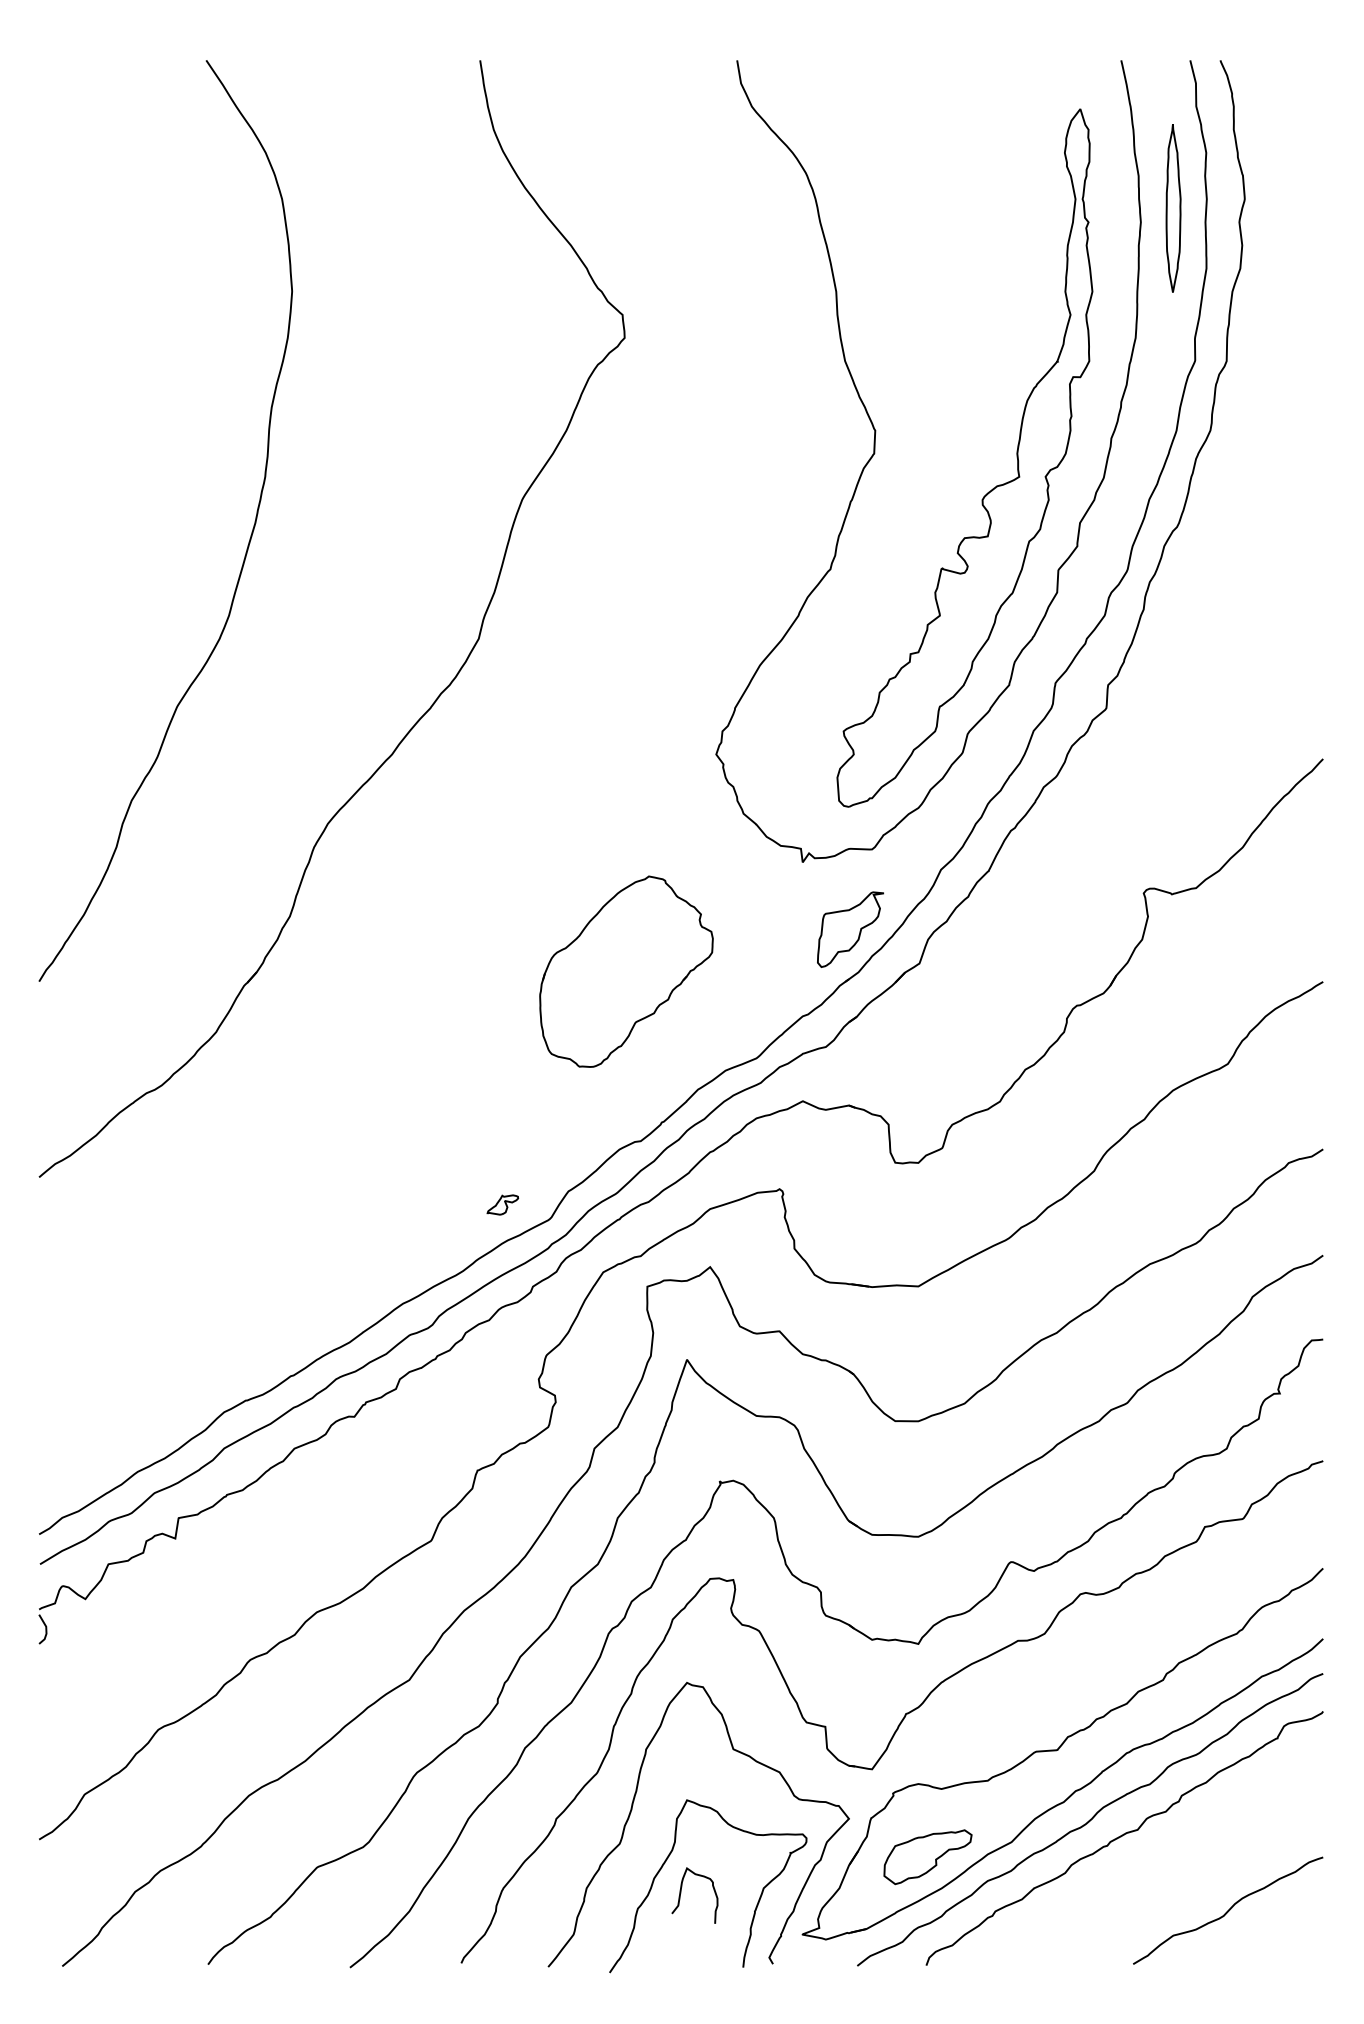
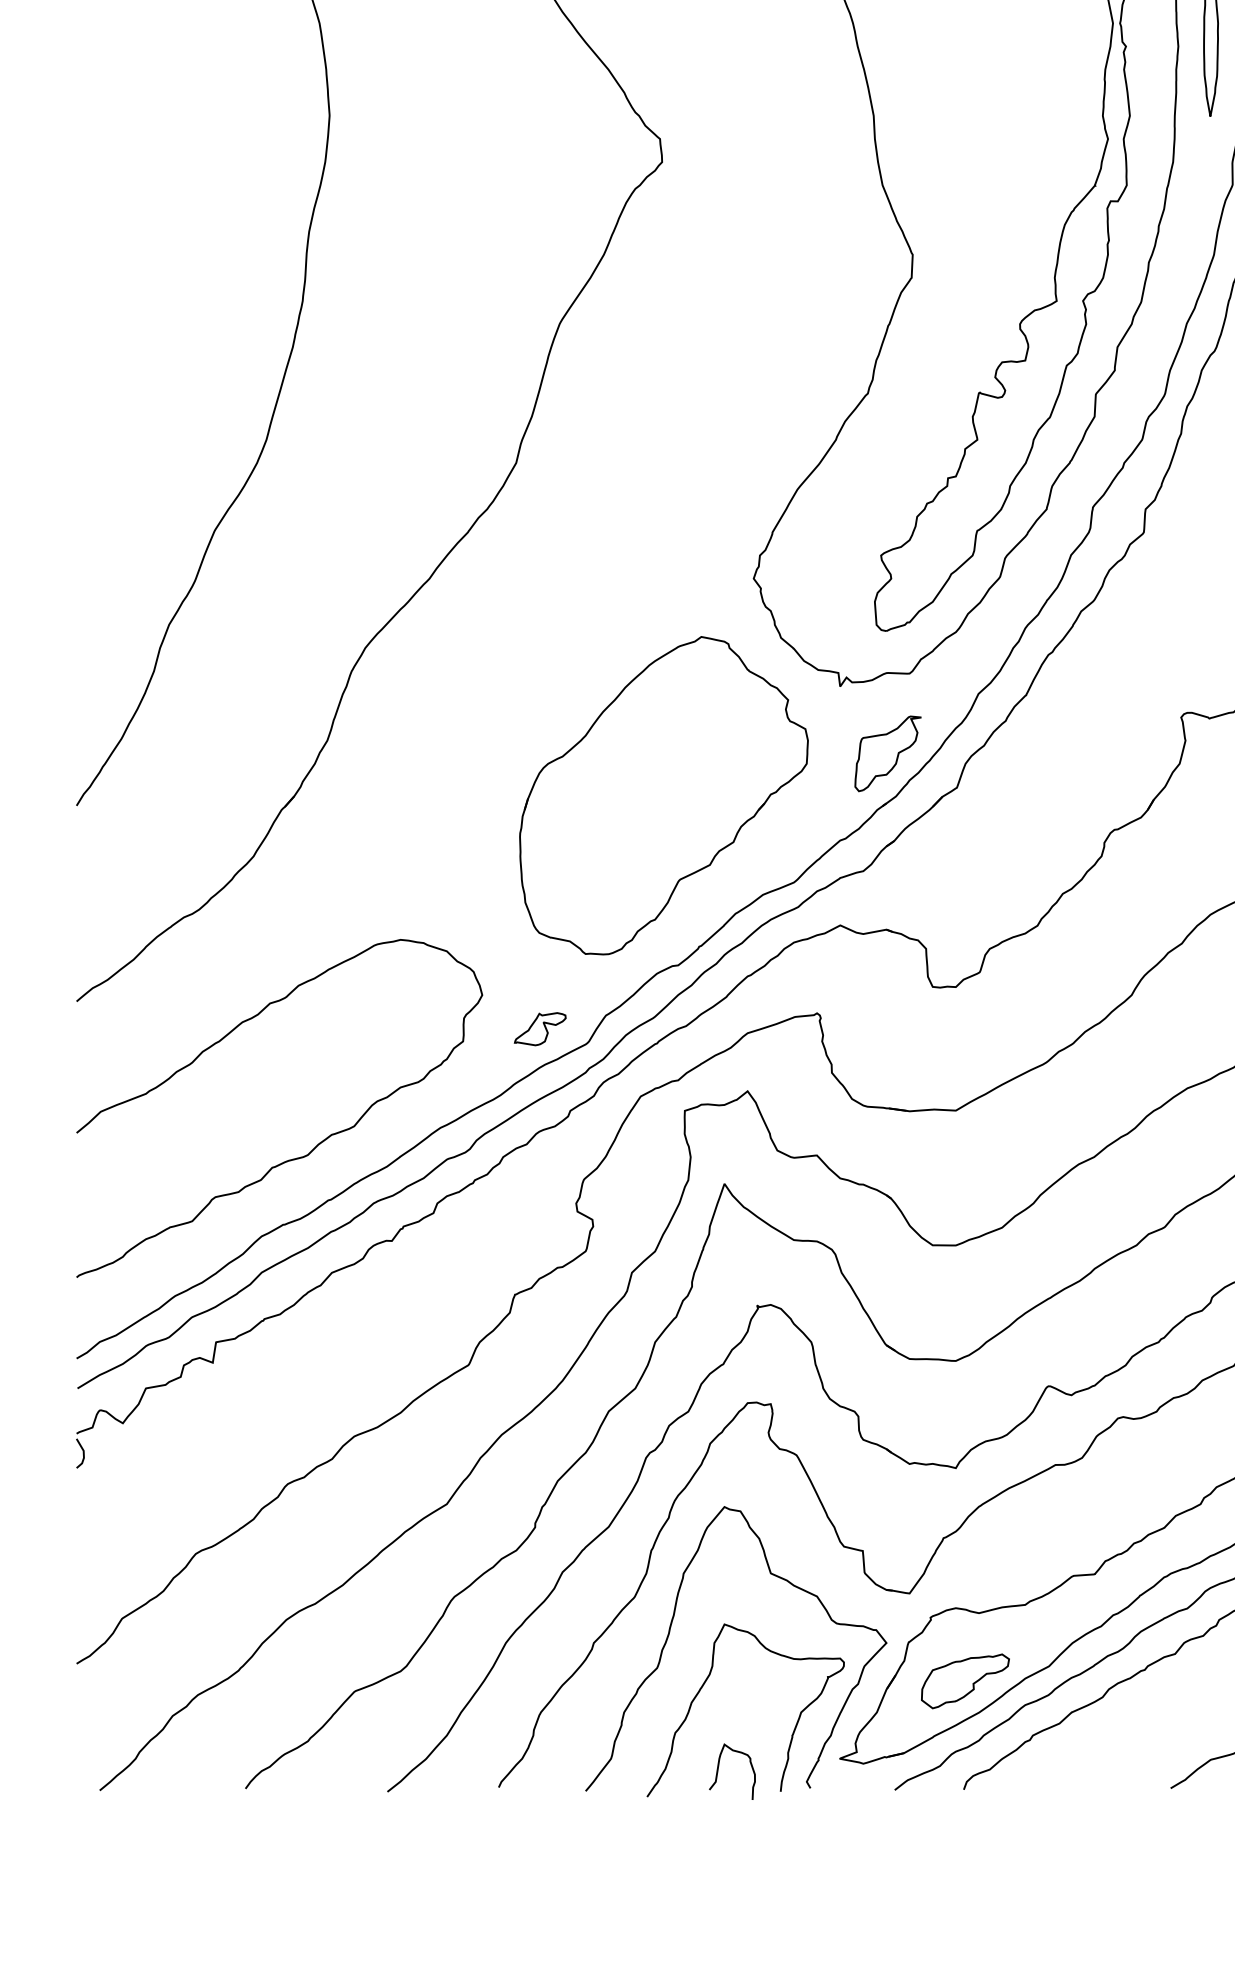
part: (626, 971) -> (663, 795), size x1.67
part: (502, 1204) -> (539, 1028), size x1.67
curve: (254, 1334) -> (291, 1158), added
curve: (681, 1893) -> (718, 1769), moved

